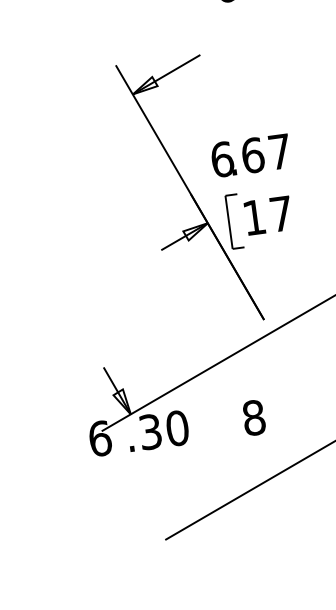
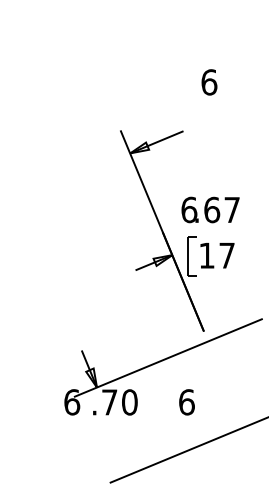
text: (253, 418) -> (186, 402), 8 -> 6
text: (150, 432) -> (109, 402), .30 -> .70

